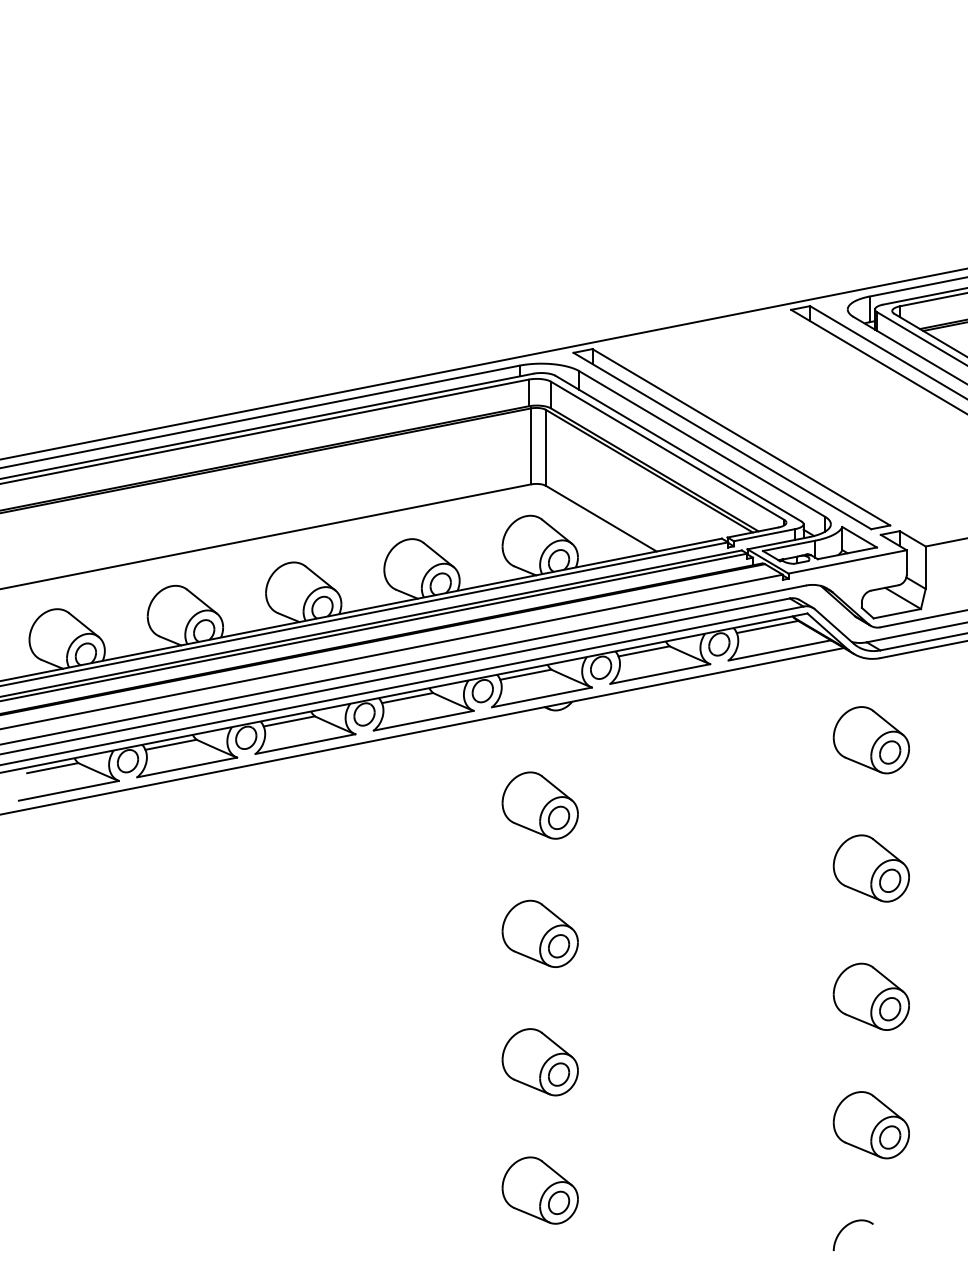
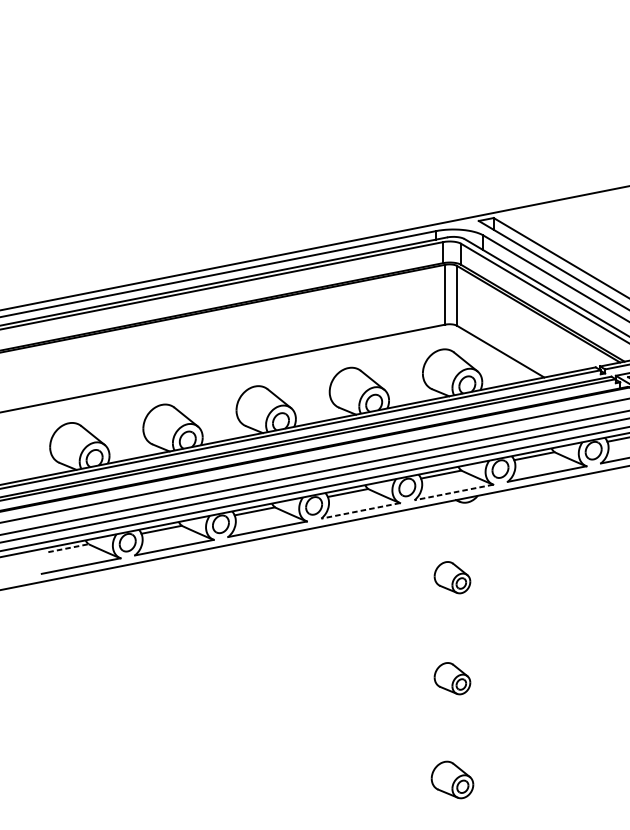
line: (541, 697) -> (453, 492), solid -> dashed
line: (423, 720) -> (360, 510), solid -> dashed
line: (53, 768) -> (69, 548), solid -> dashed
part: (539, 805) -> (451, 577), size x0.6
part: (539, 933) -> (451, 678), size x0.6
part: (539, 1062) -> (451, 780), size x0.7

